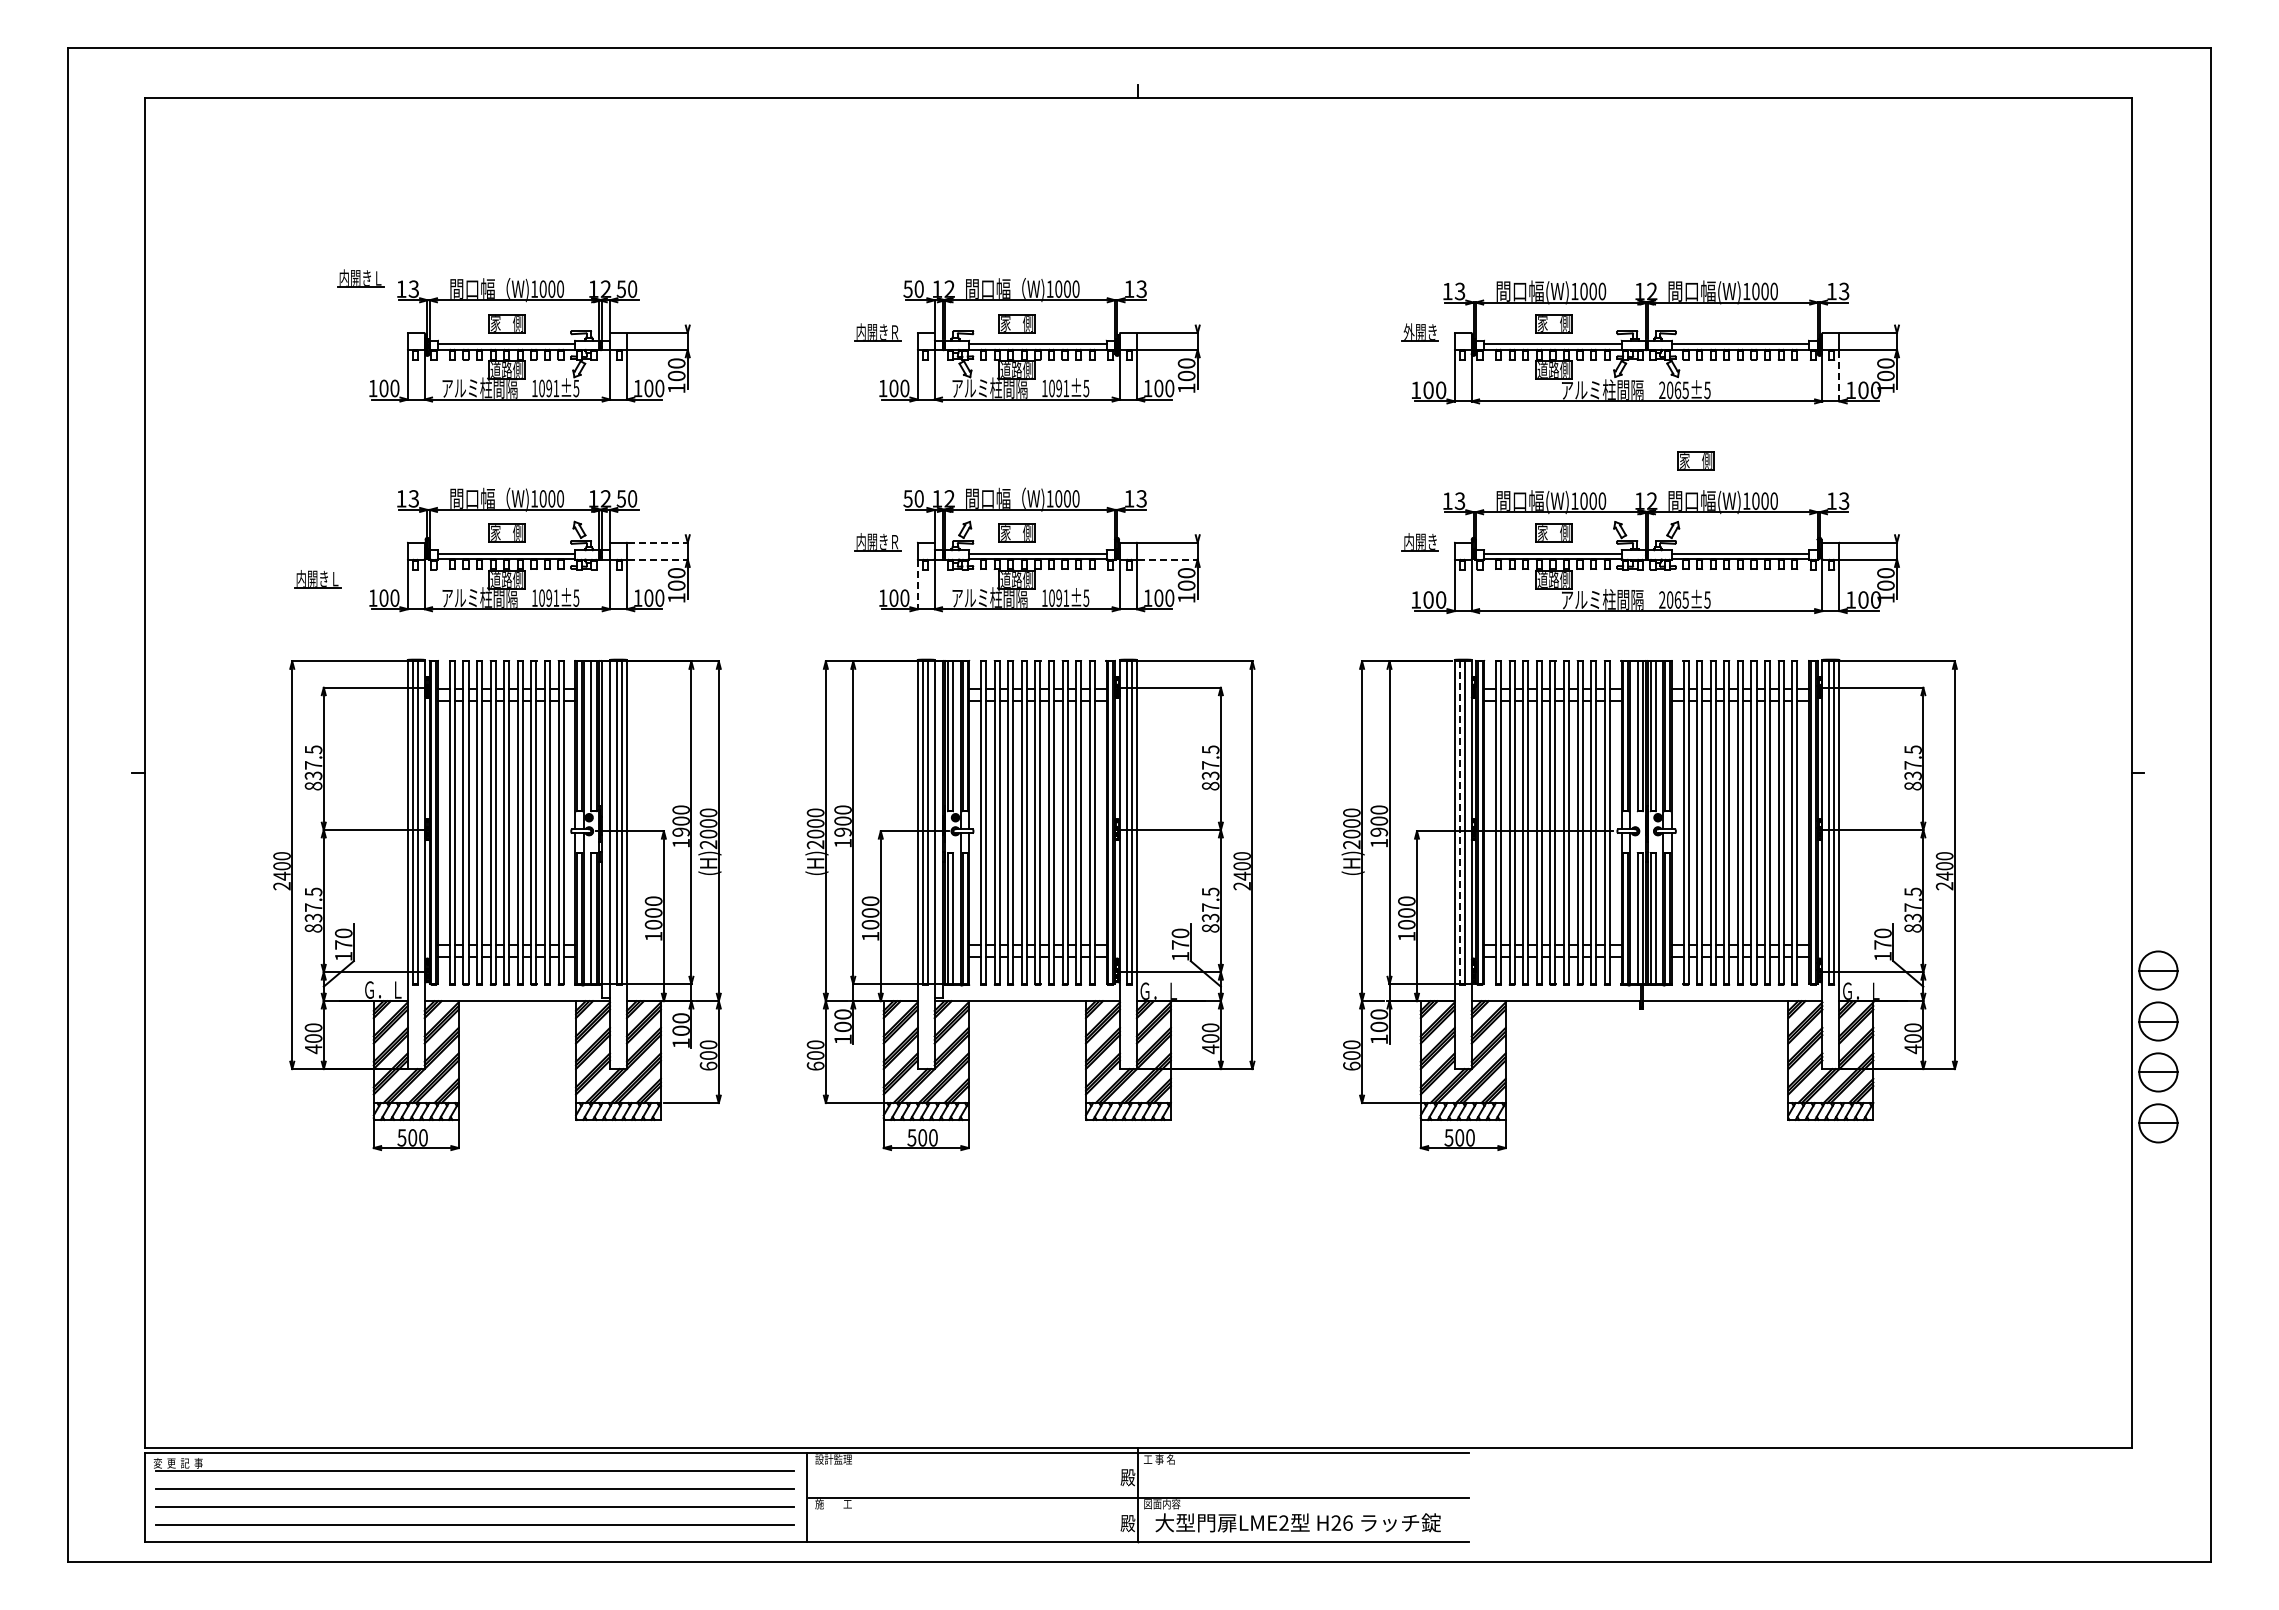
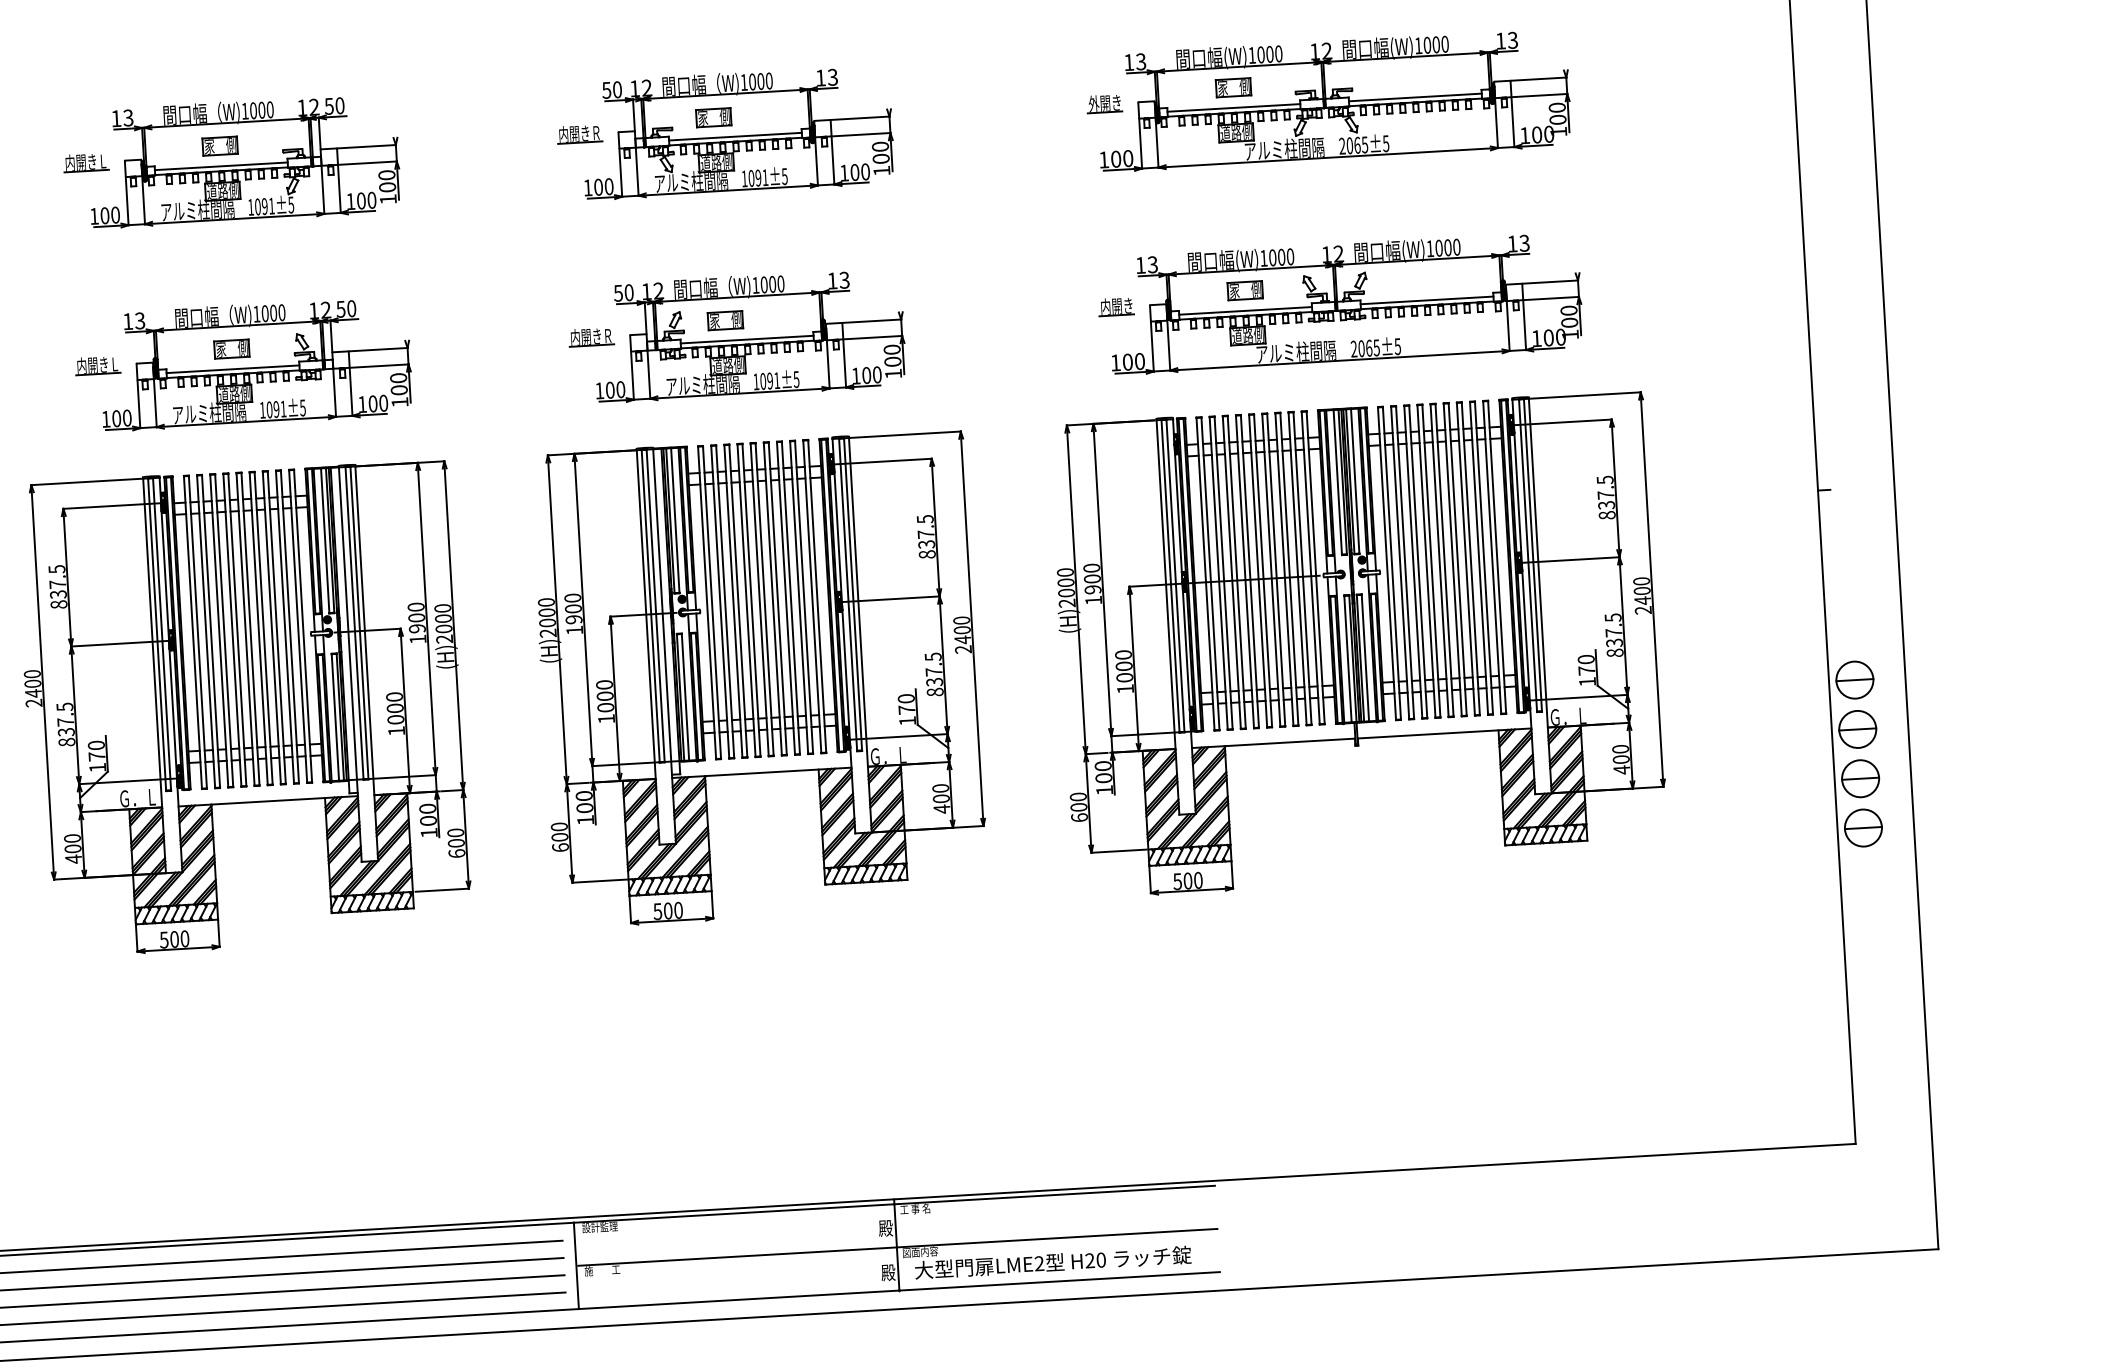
part: (360, 278) -> (85, 162), moved
line: (1839, 376) -> (1513, 122), dashed -> solid
part: (1695, 460) -> (1378, 212), removed
line: (658, 542) -> (379, 349), dashed -> solid
line: (658, 559) -> (380, 365), dashed -> solid
line: (1168, 559) -> (873, 337), dashed -> solid
part: (317, 579) -> (97, 365), moved
line: (917, 584) -> (632, 375), dashed -> solid
line: (1459, 823) -> (1170, 576), dashed -> solid
text: (1347, 1522) -> (1100, 1259), H26 -> H20

